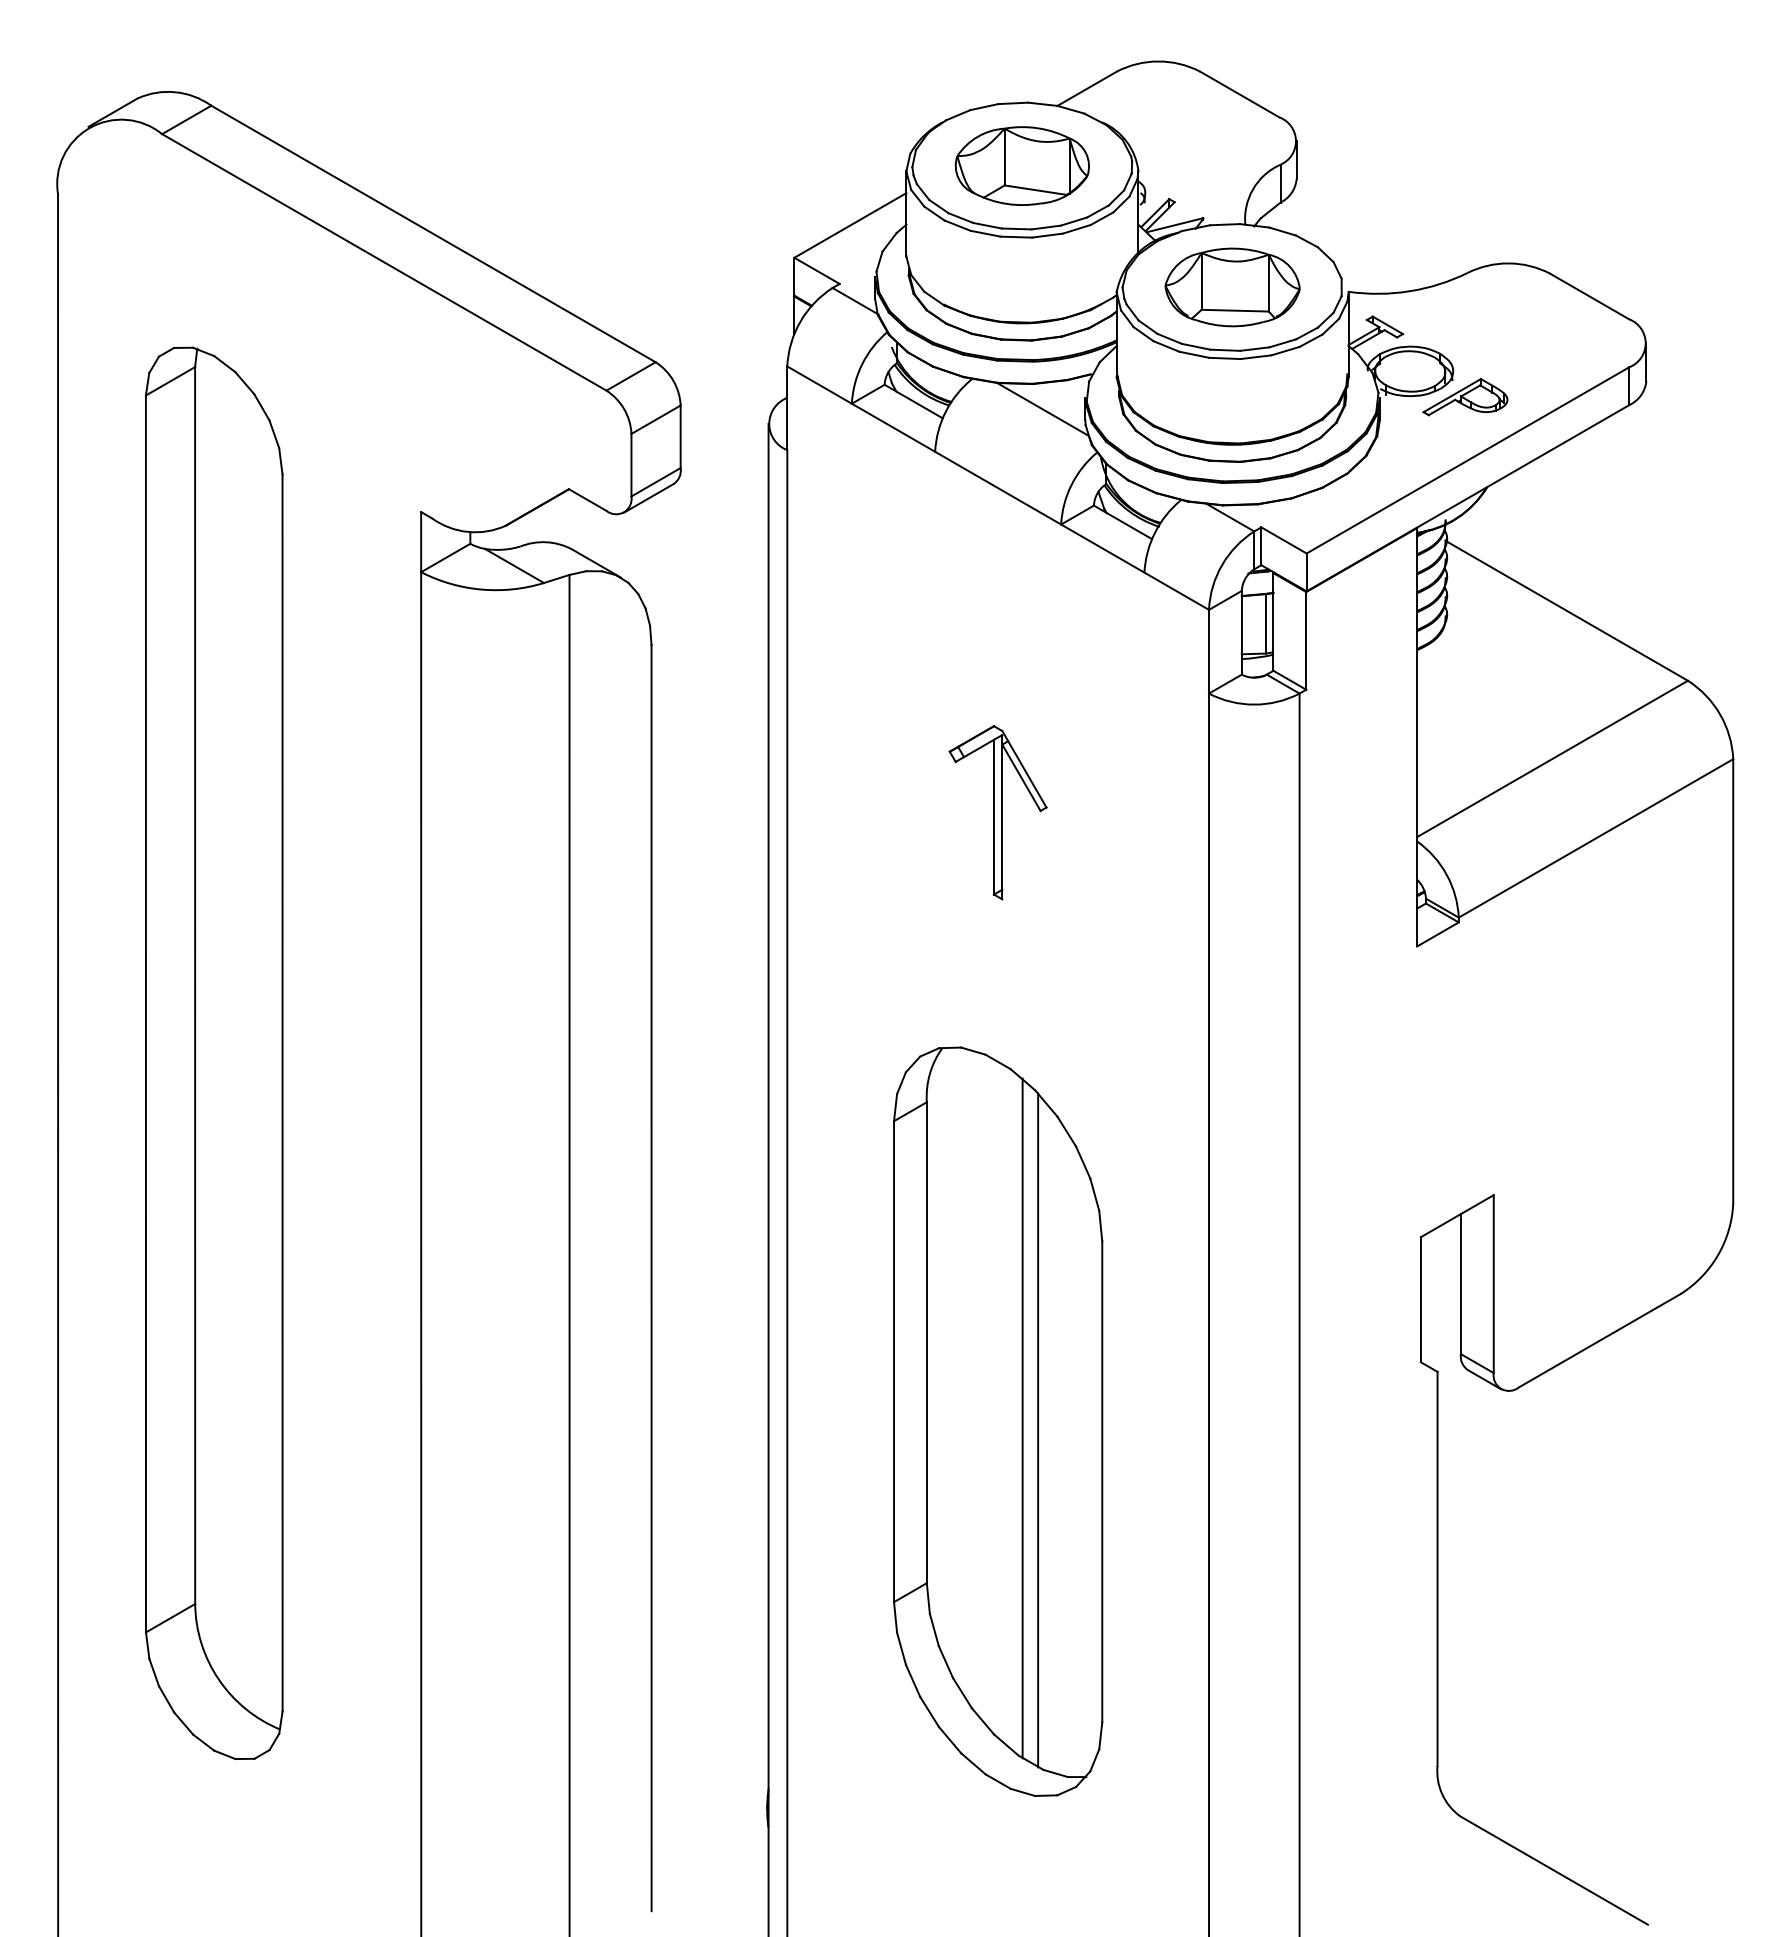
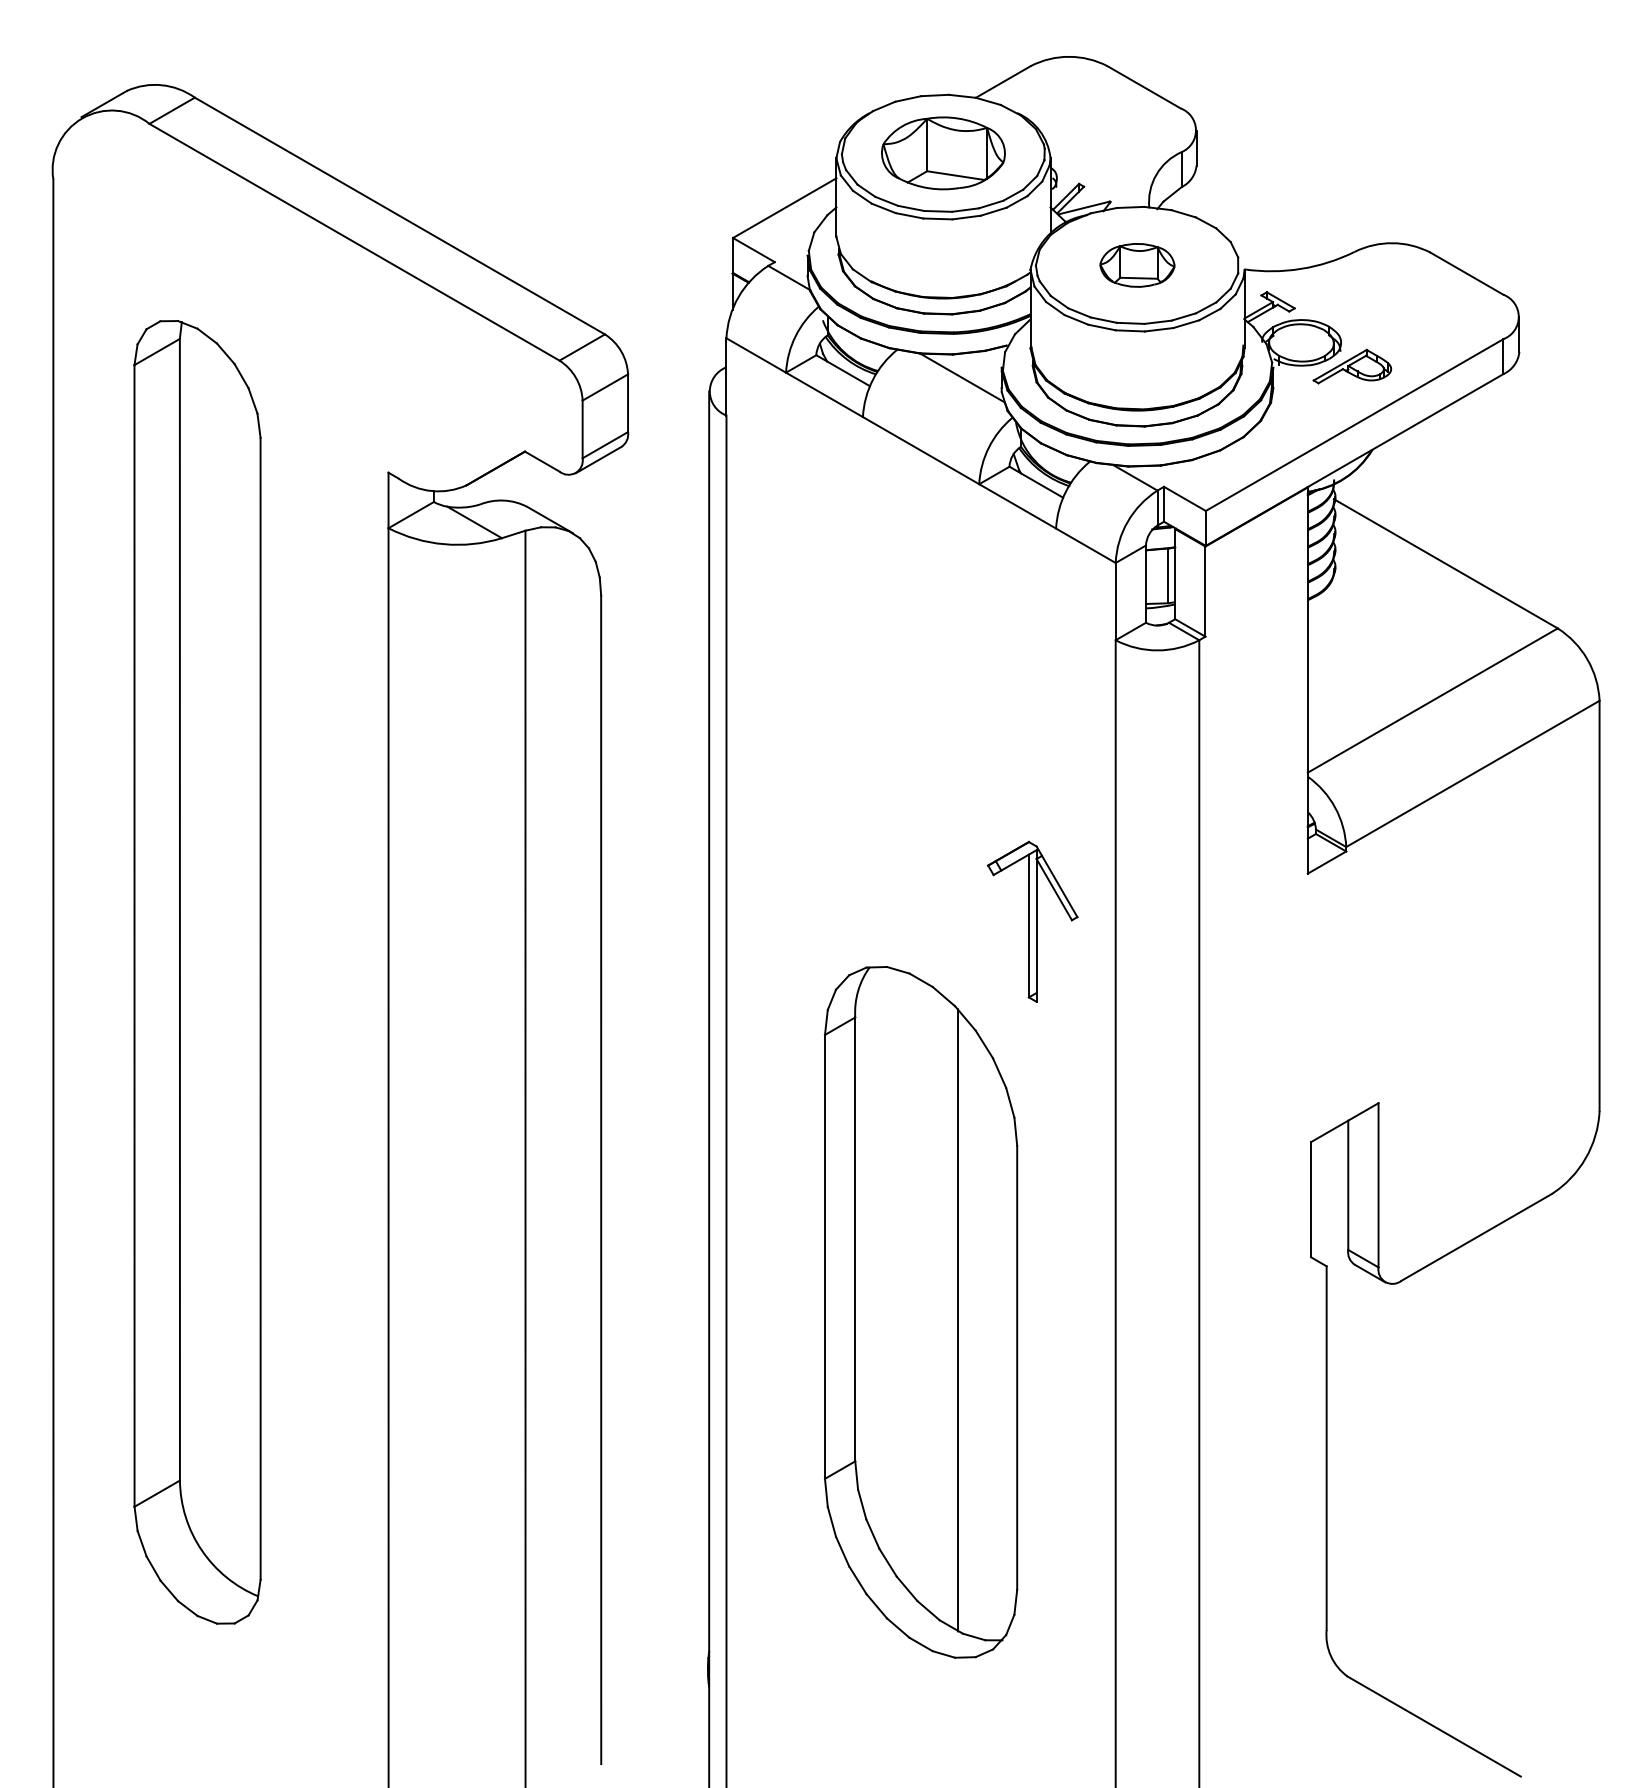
part: (1232, 287) -> (1137, 265), size x0.6
part: (997, 812) -> (1032, 921), moved
line: (1022, 1418) -> (943, 1309), removed

